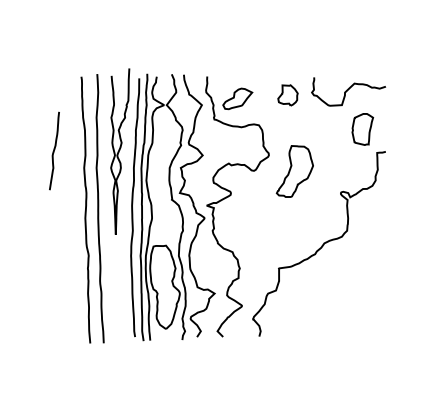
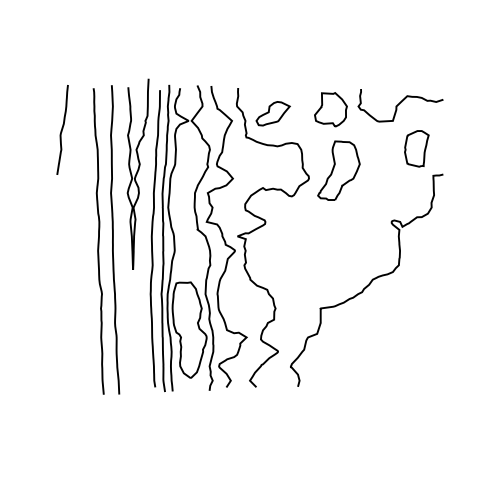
part: (287, 95) -> (330, 109), size x1.43
curve: (54, 150) -> (62, 129), moved
part: (294, 171) -> (338, 170), moved

